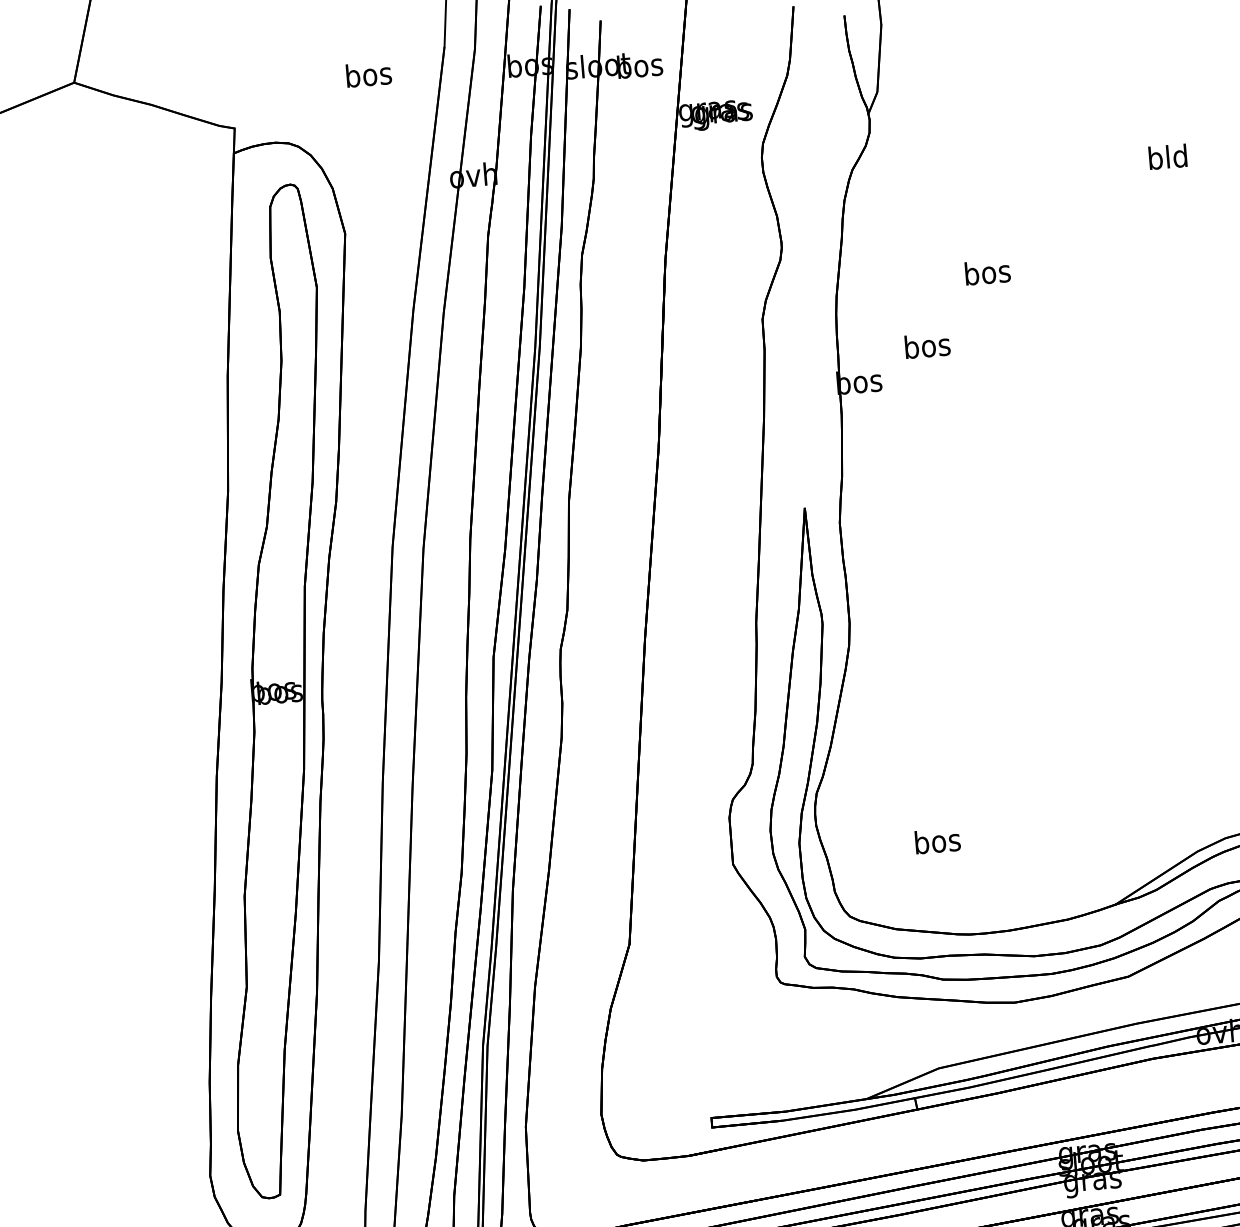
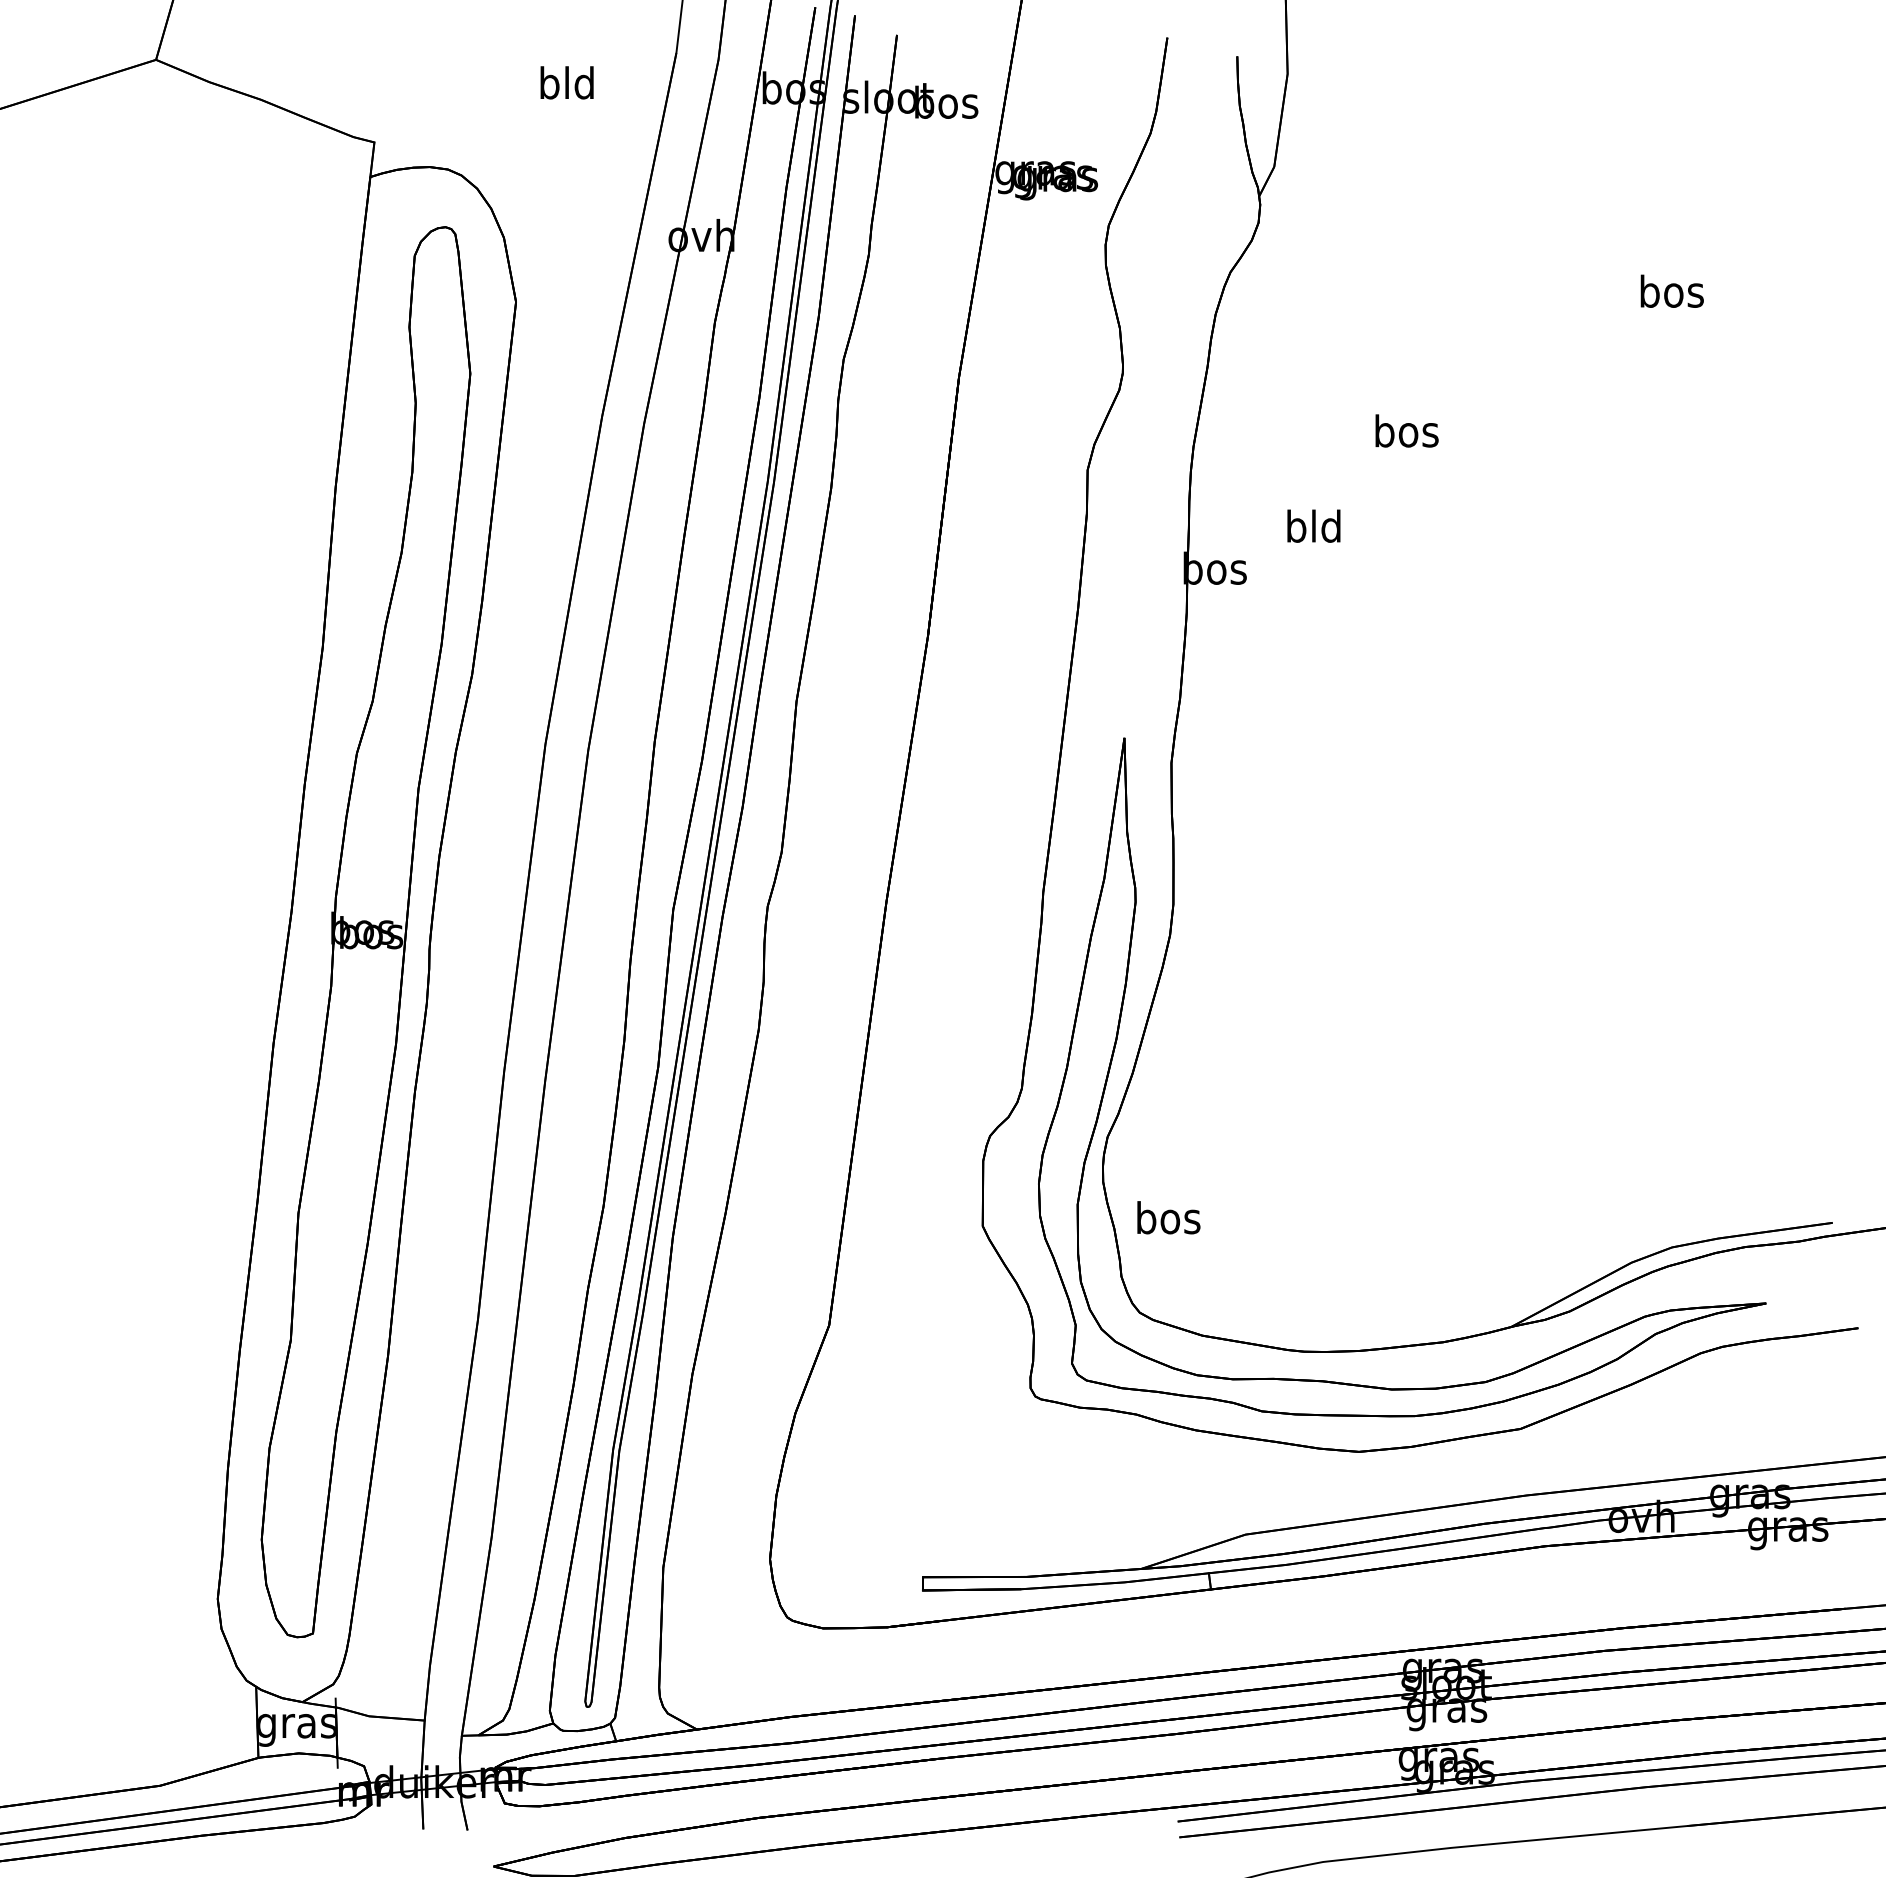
text: (368, 74) -> (567, 82), bos -> bld
text: (1167, 156) -> (1671, 290), bld -> bos
text: (927, 345) -> (1314, 525), bos -> bld
text: (937, 840) -> (1168, 1217), moved

